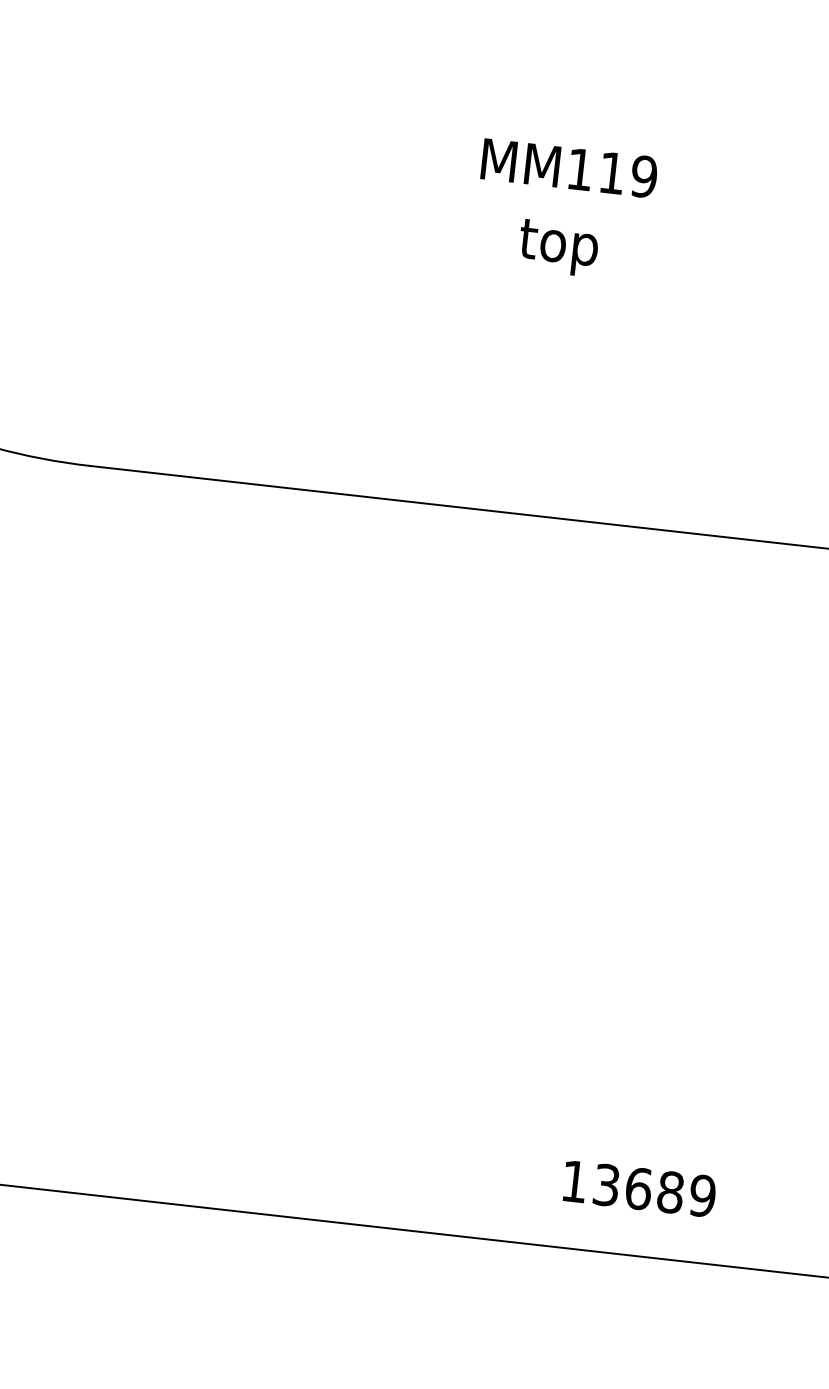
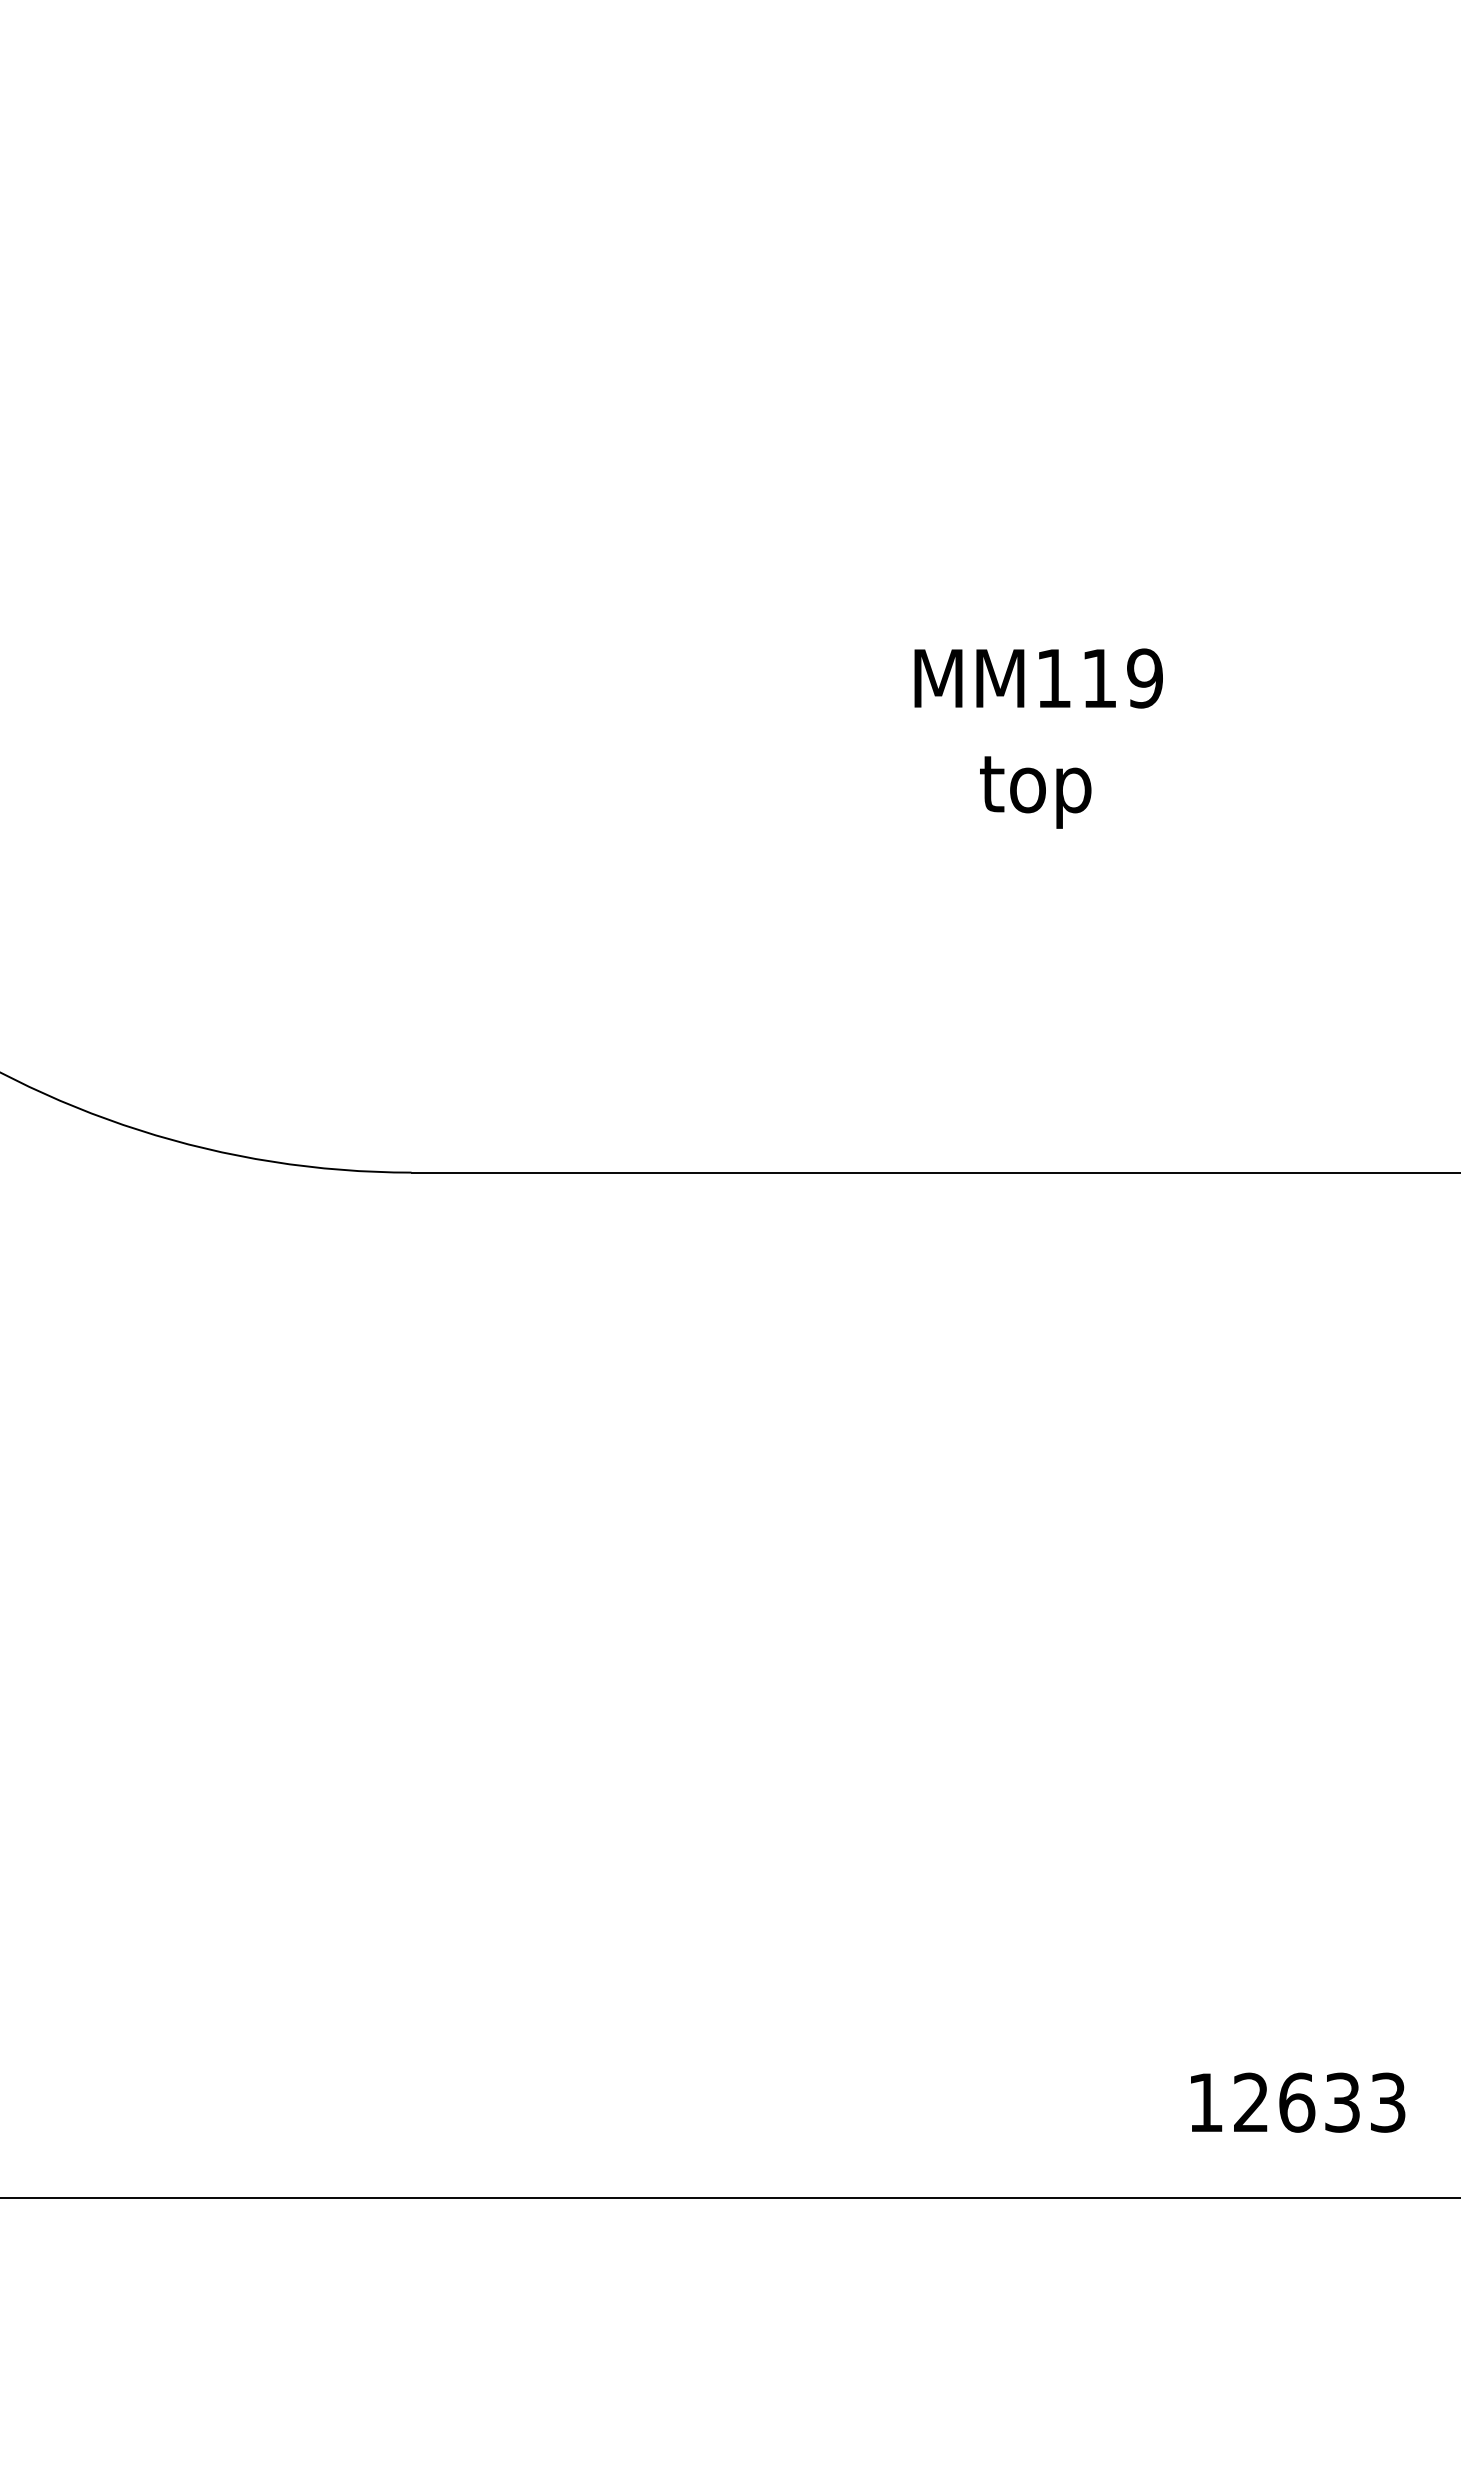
text: (654, 1190) -> (1319, 2102), 13689 -> 12633

